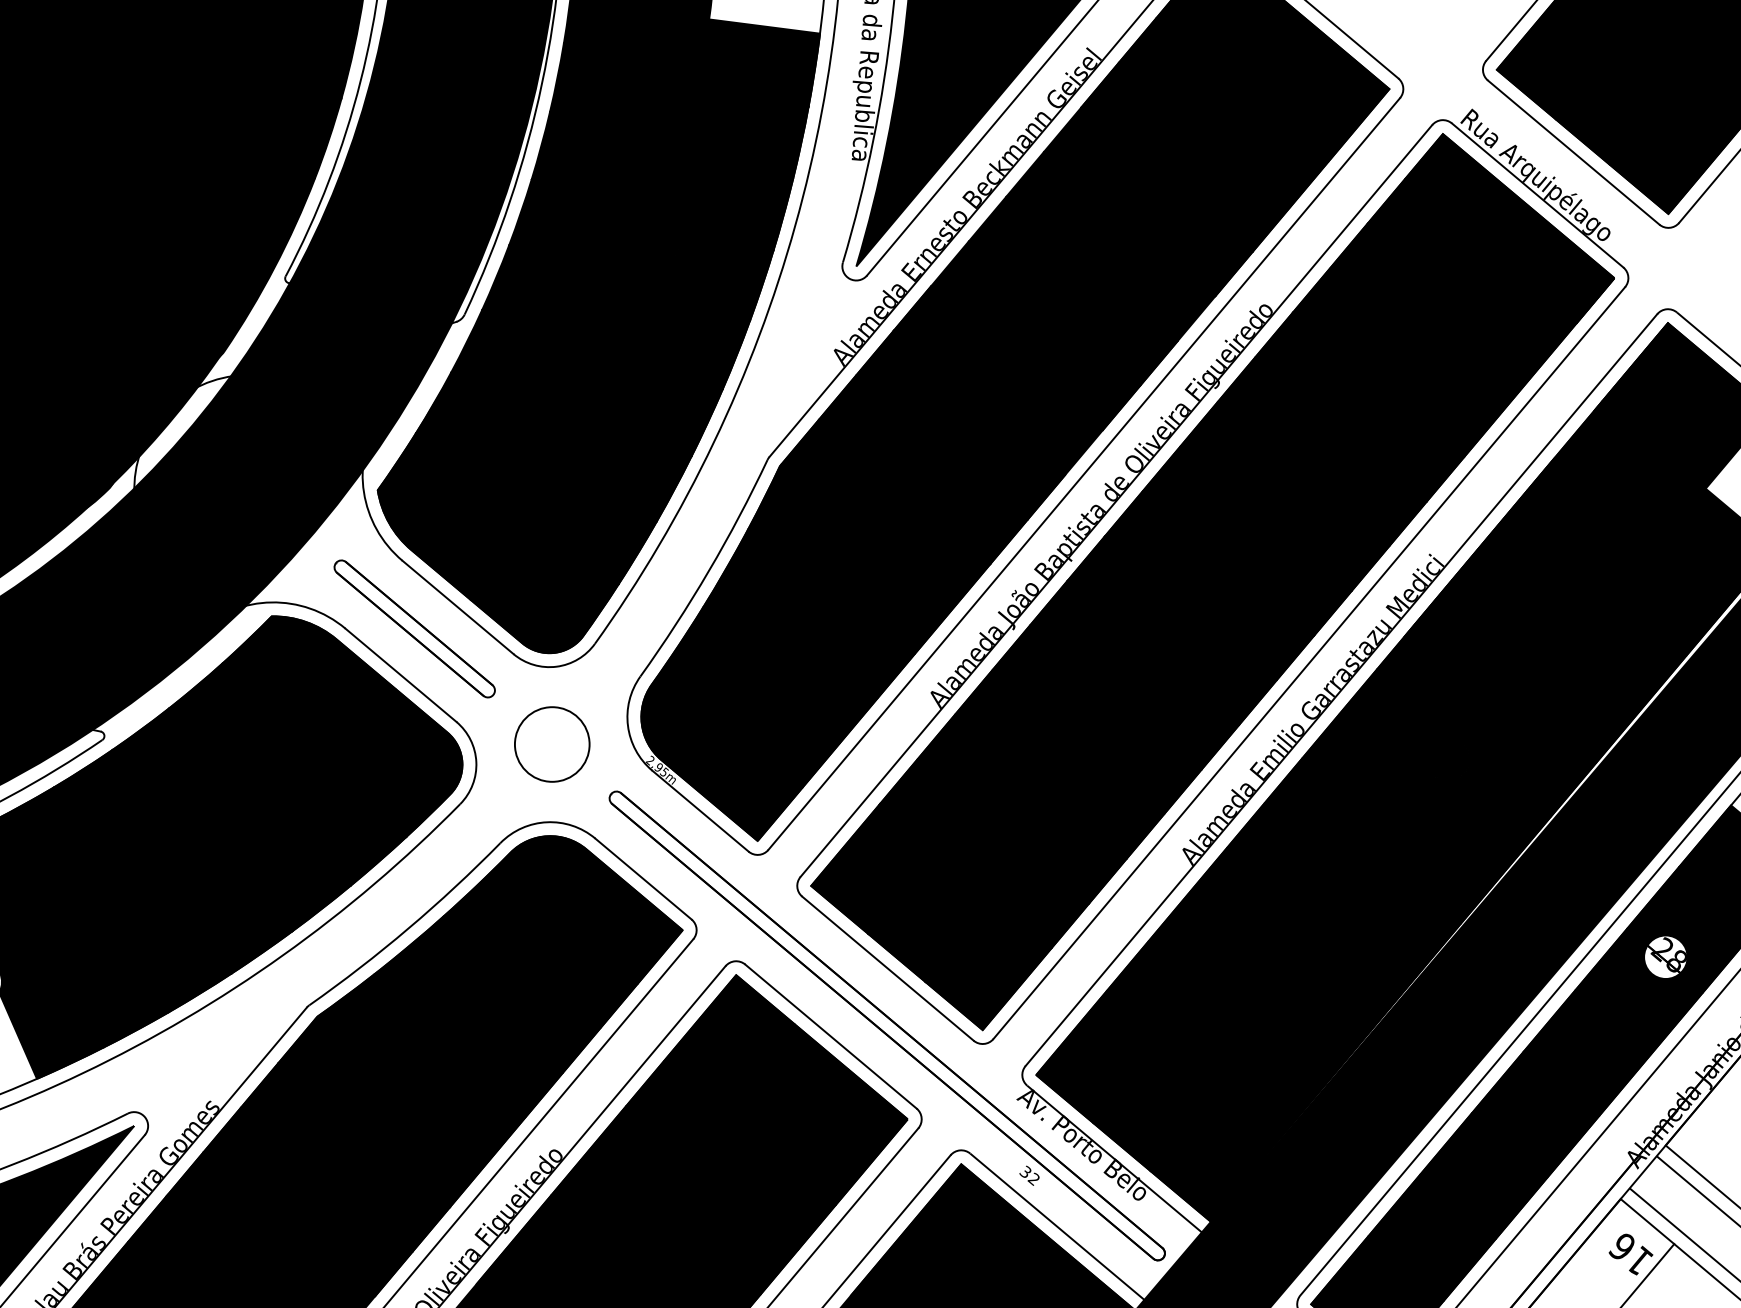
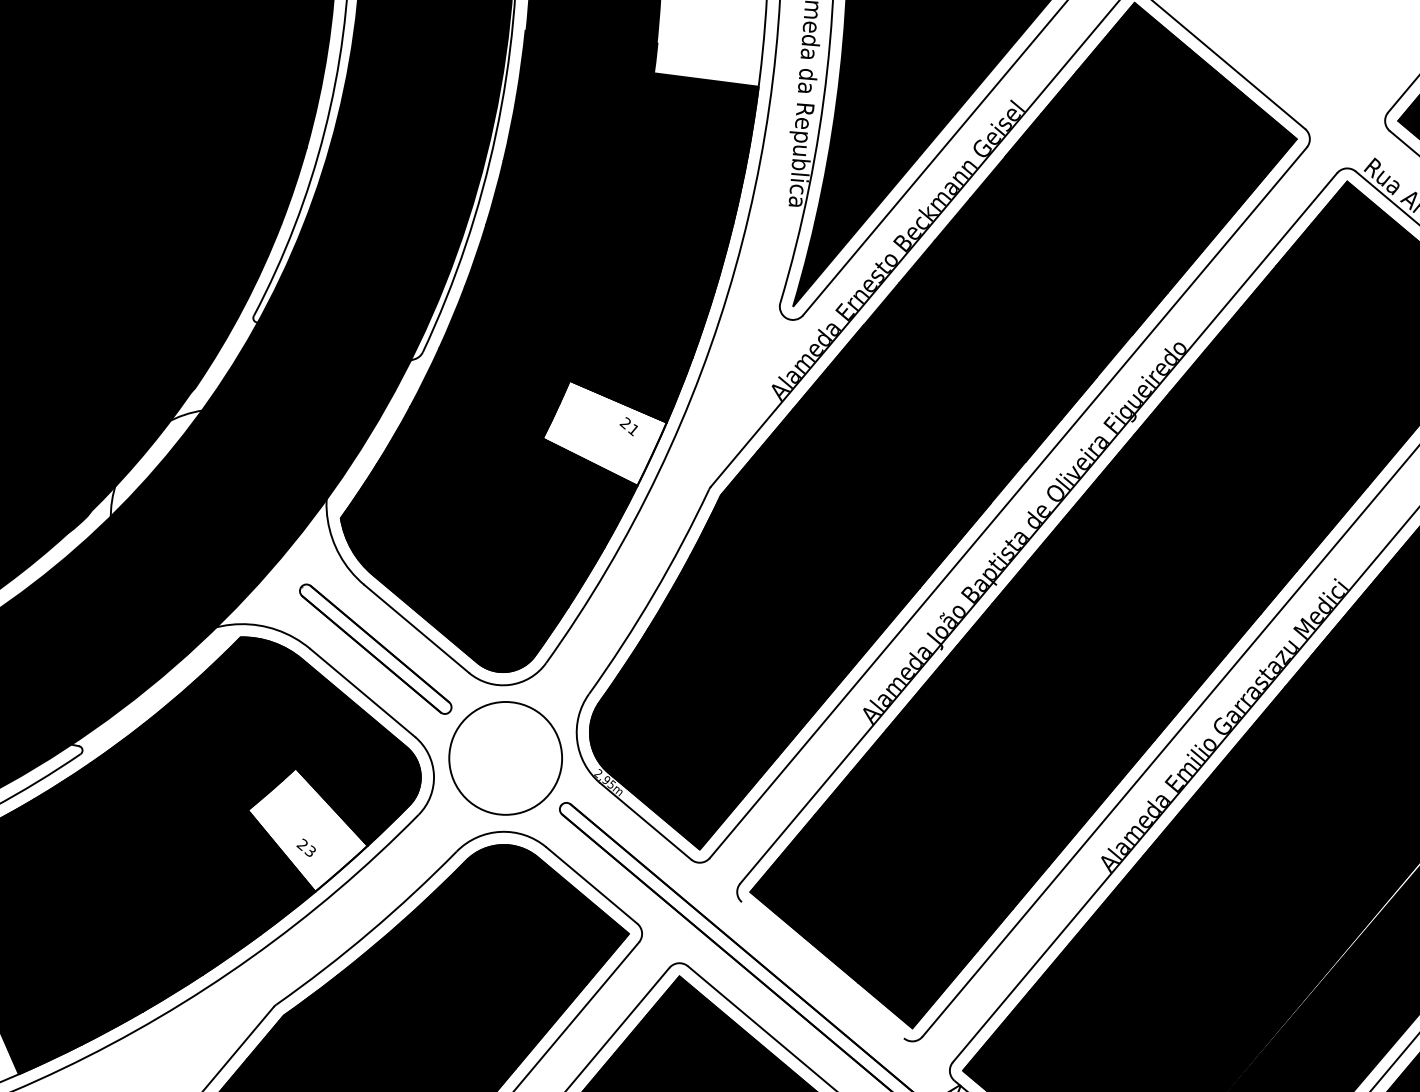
fill: (656, 400) -> (604, 433), removed
circle: (551, 744) -> (504, 758), size x1.6
fill: (342, 819) -> (307, 829), removed
line: (887, 968) -> (822, 970), removed

